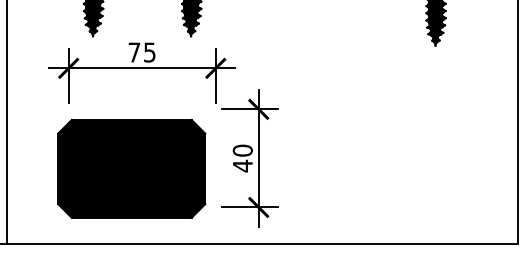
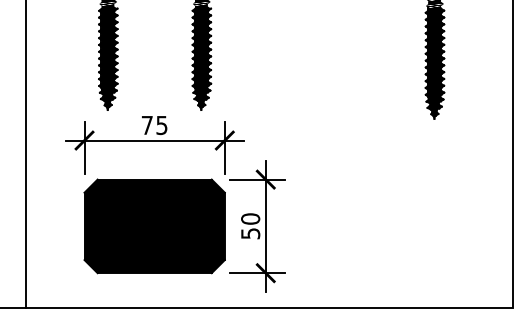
text: (242, 165) -> (250, 233), 40 -> 50
part: (131, 169) -> (154, 226), moved

